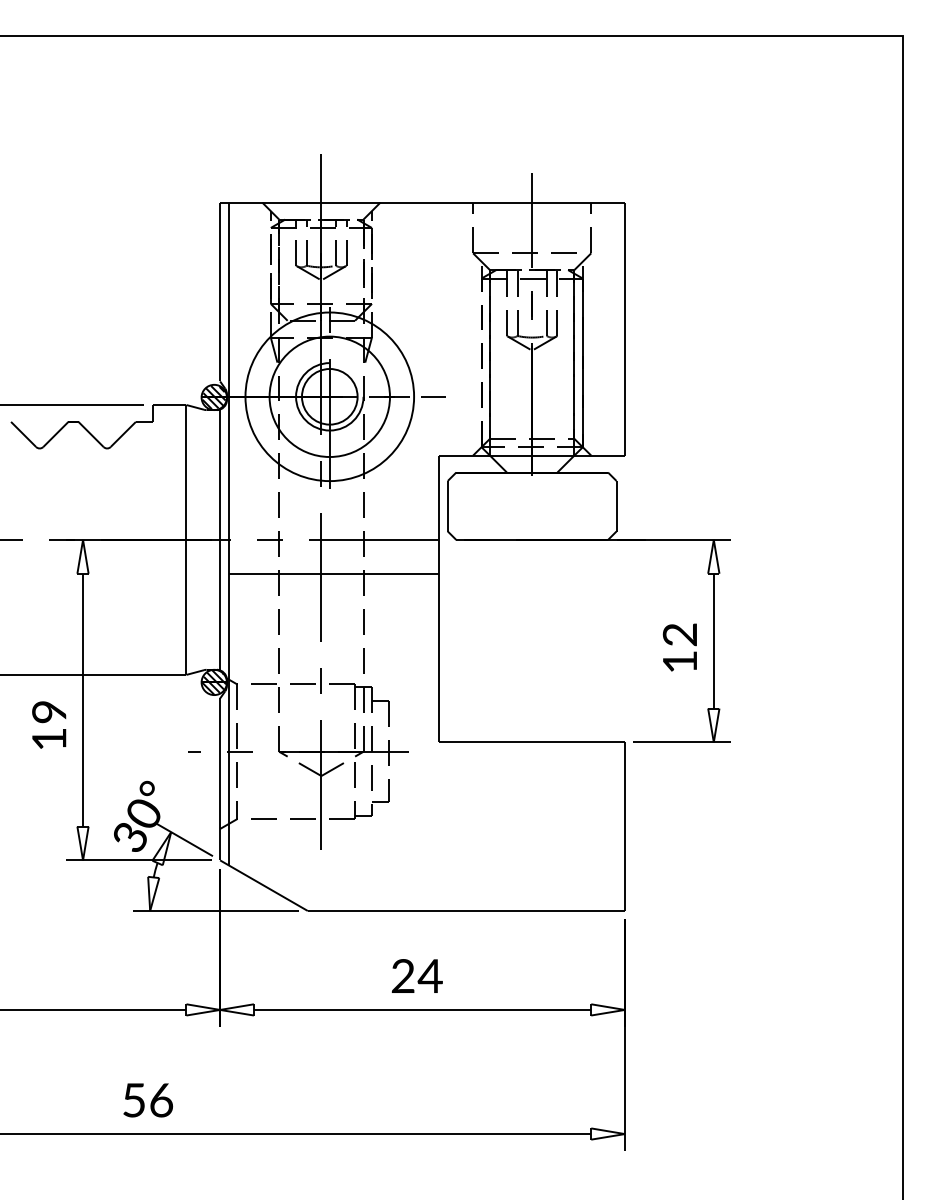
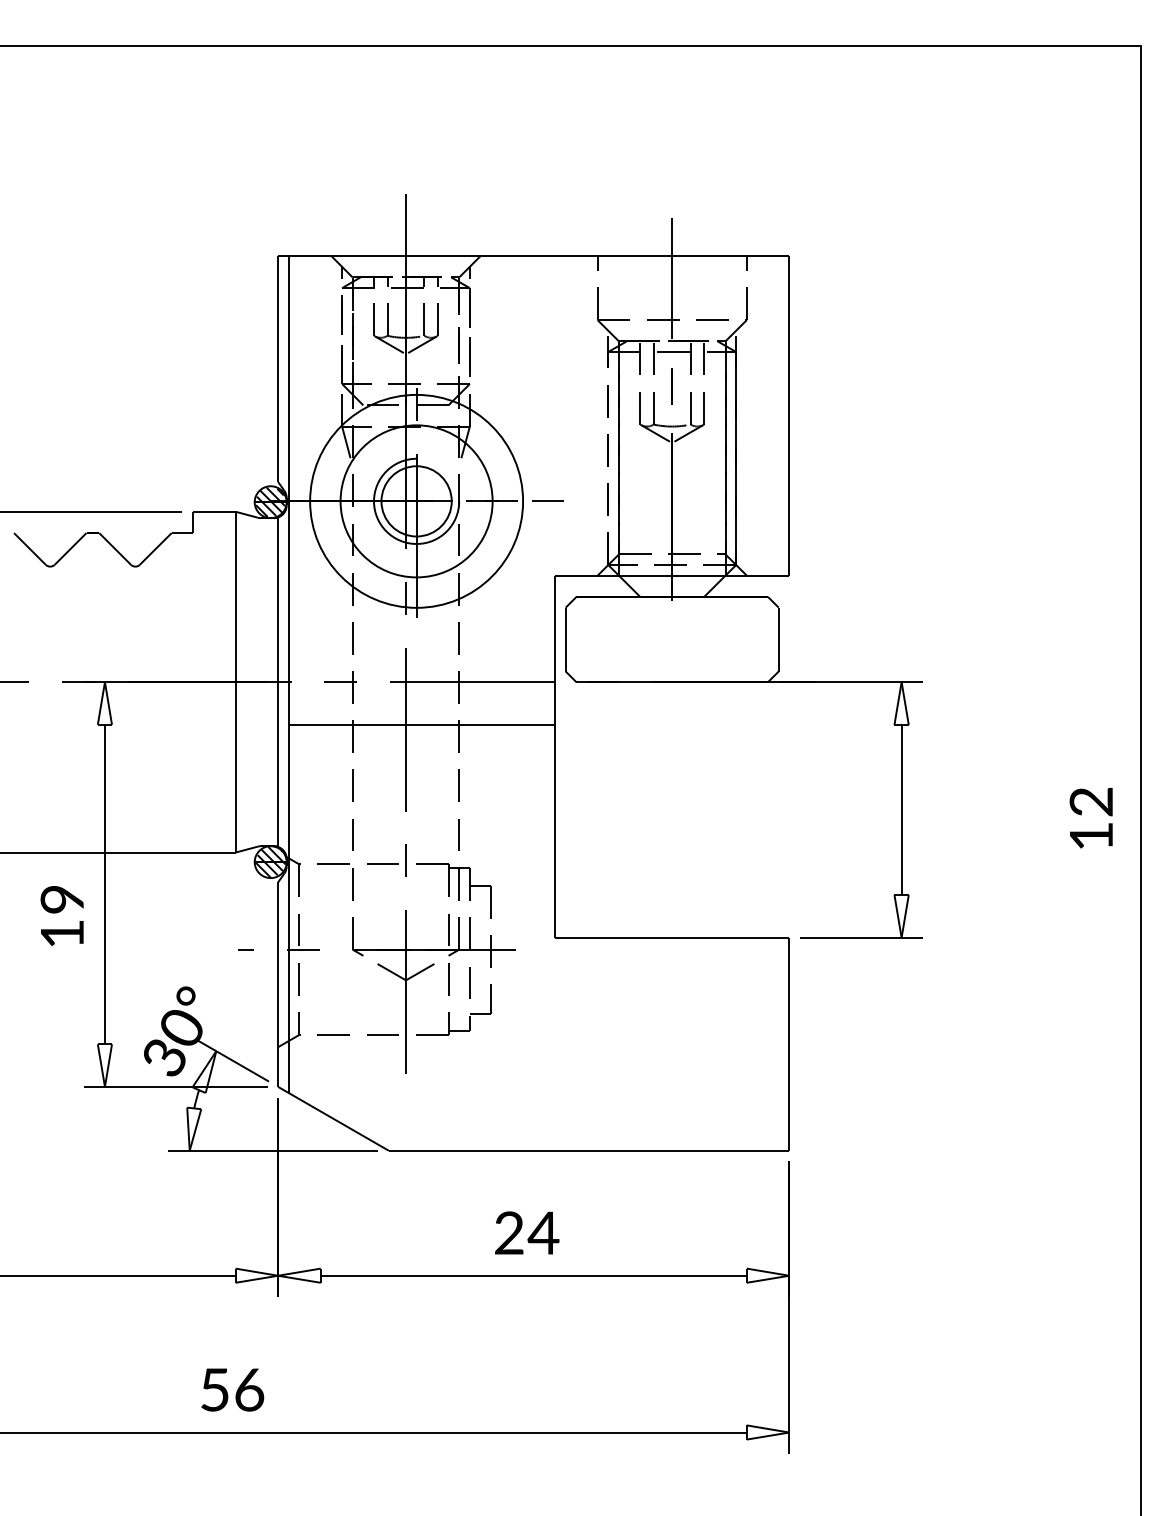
text: (679, 647) -> (1090, 817), moved
text: (147, 1100) -> (231, 1390), moved

